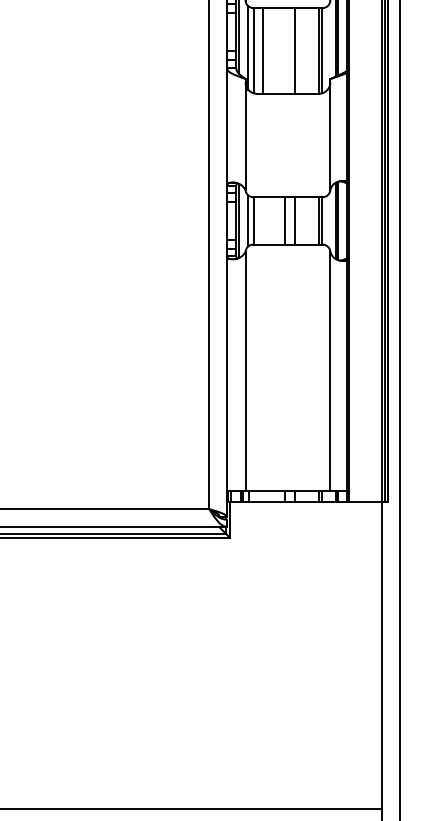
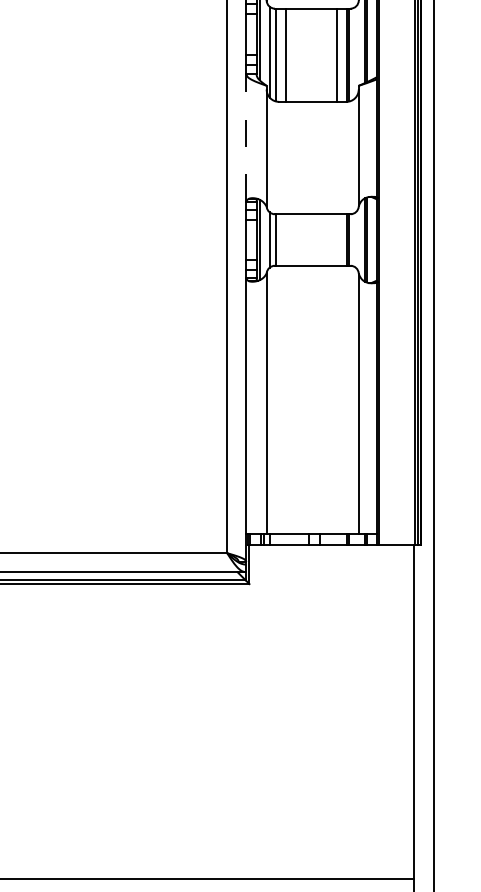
line: (295, 50) -> (337, 54), moved
line: (226, 127) -> (245, 138), solid -> dashed
line: (284, 220) -> (308, 239), removed
line: (295, 220) -> (320, 239), removed

